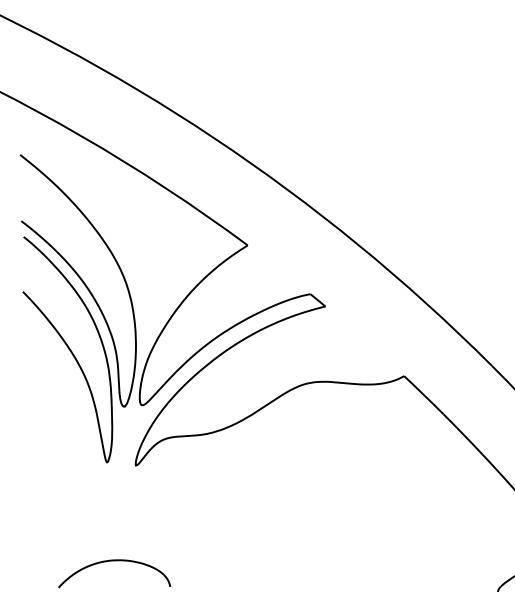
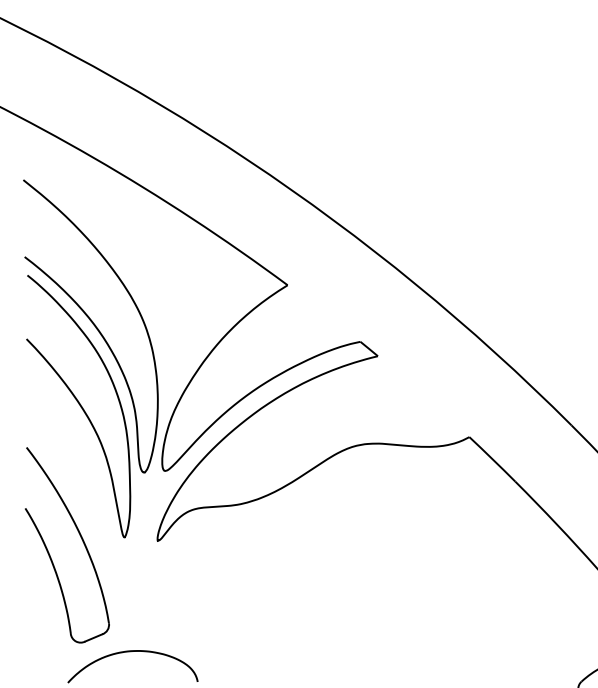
part: (70, 464) -> (81, 539), added

